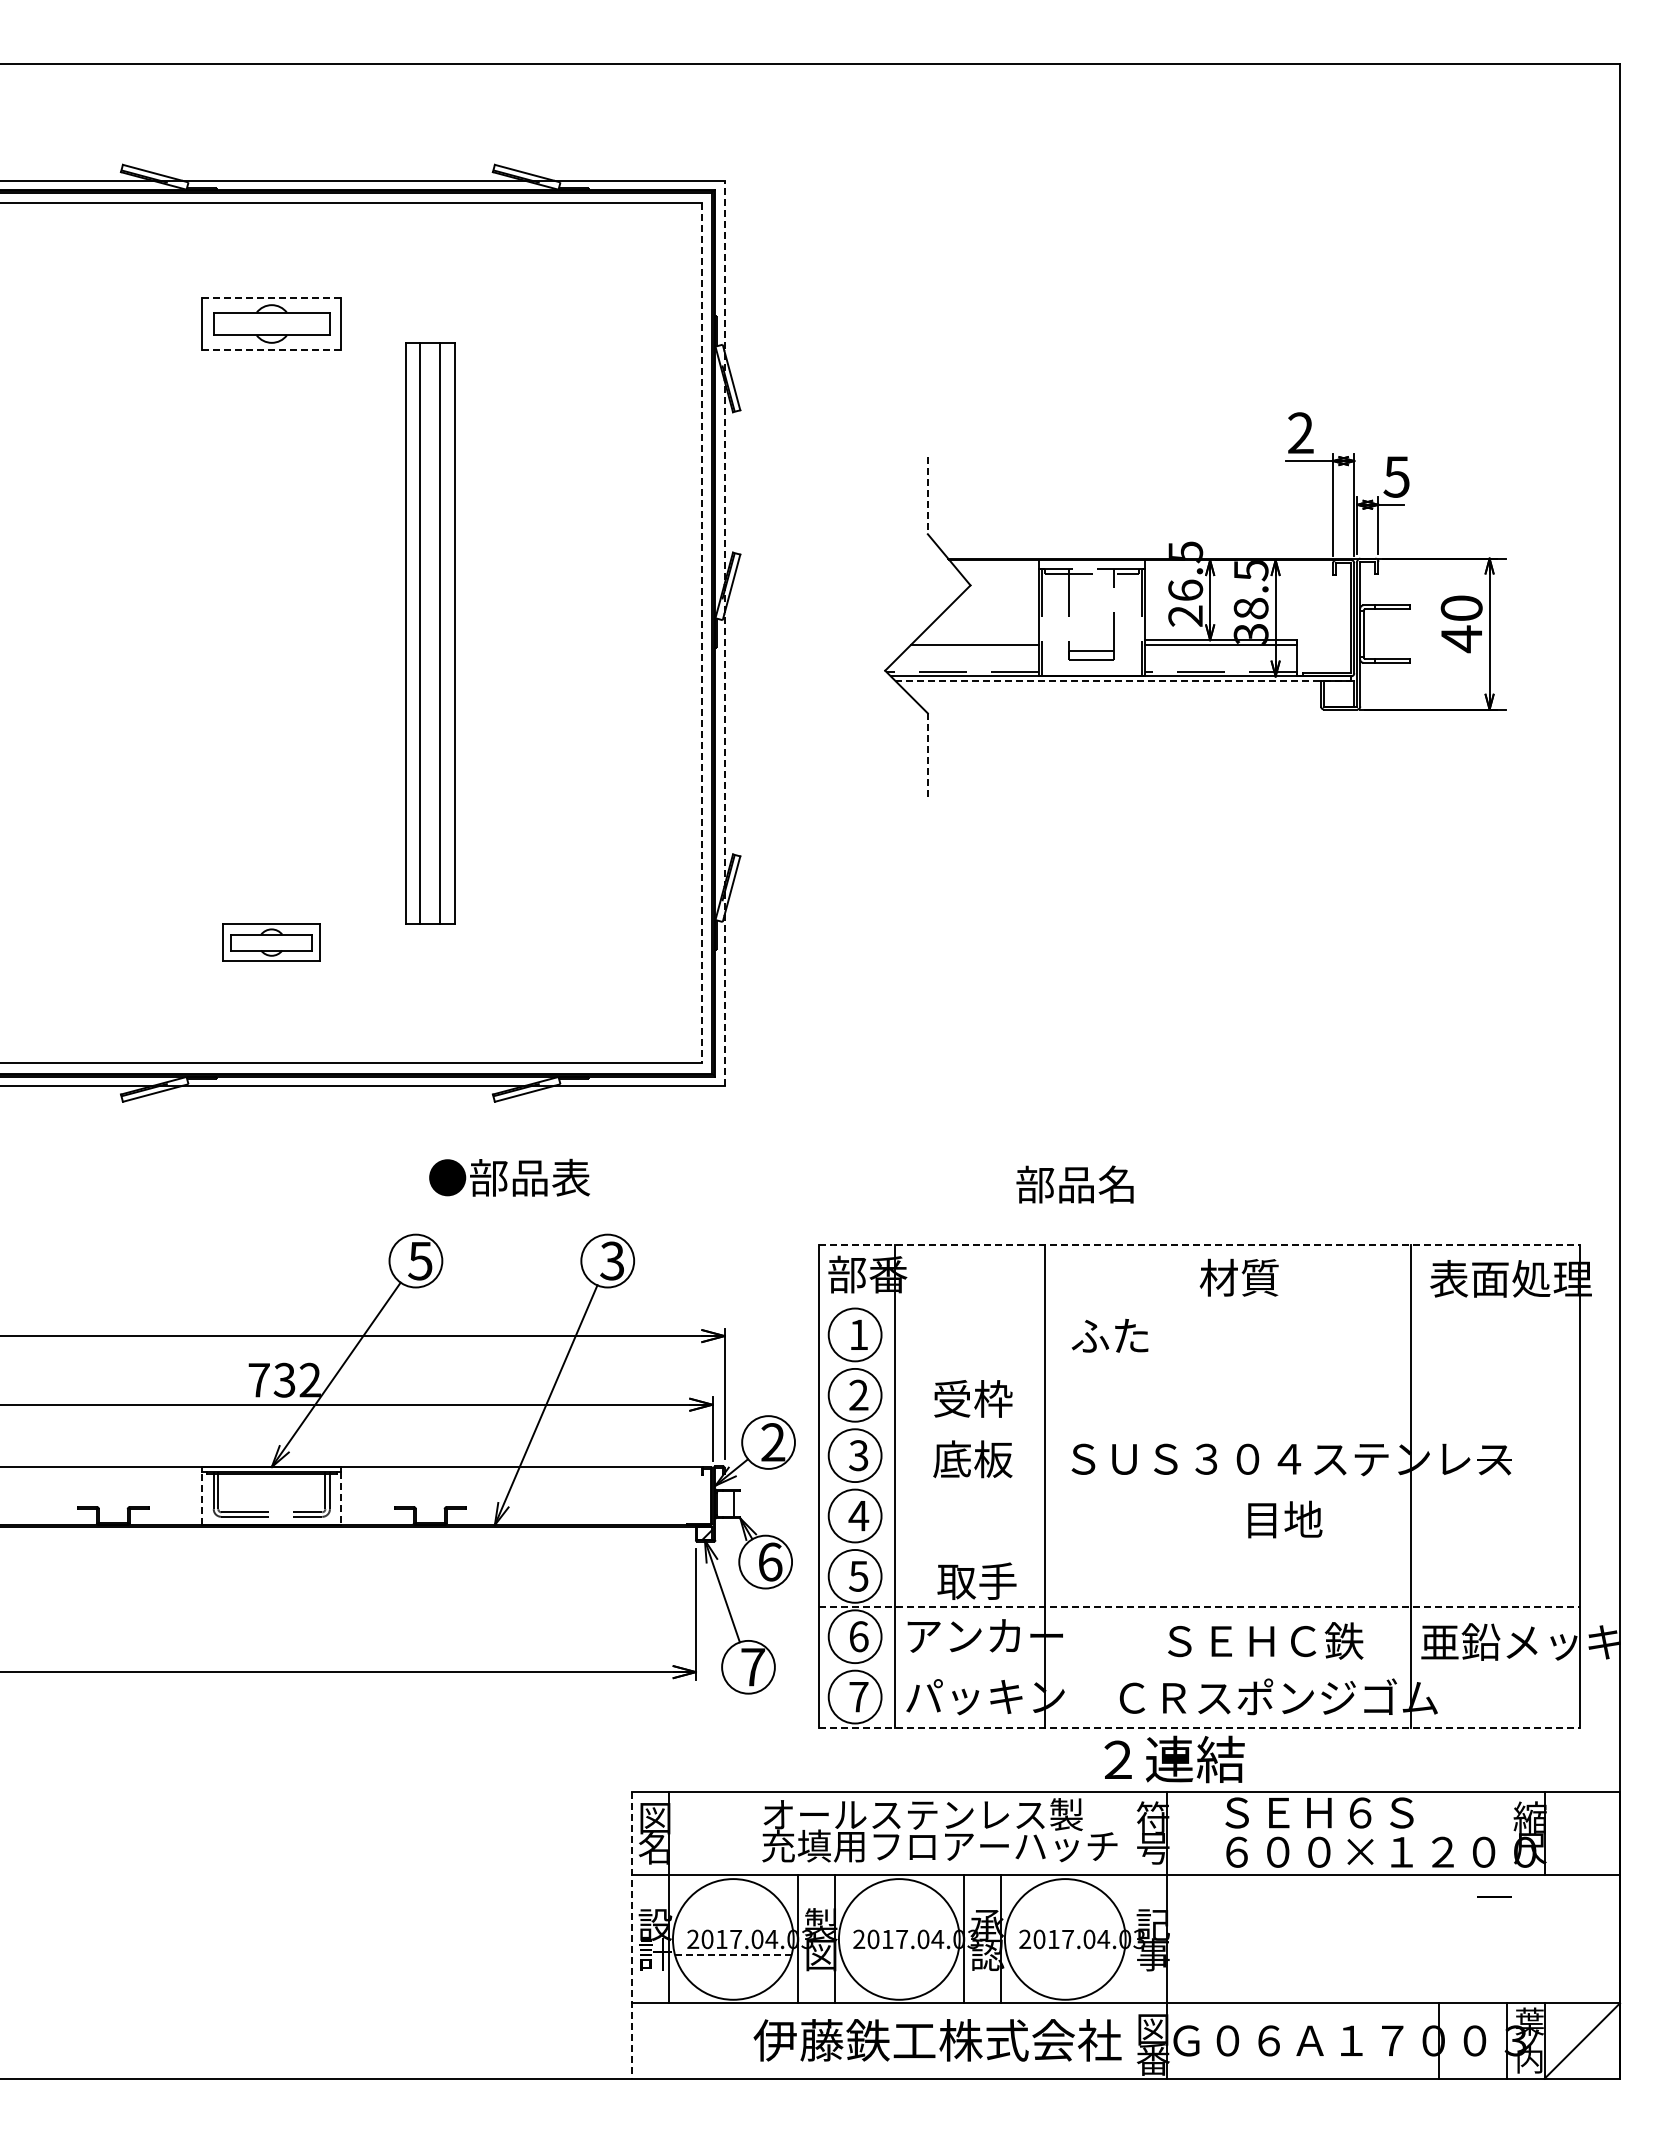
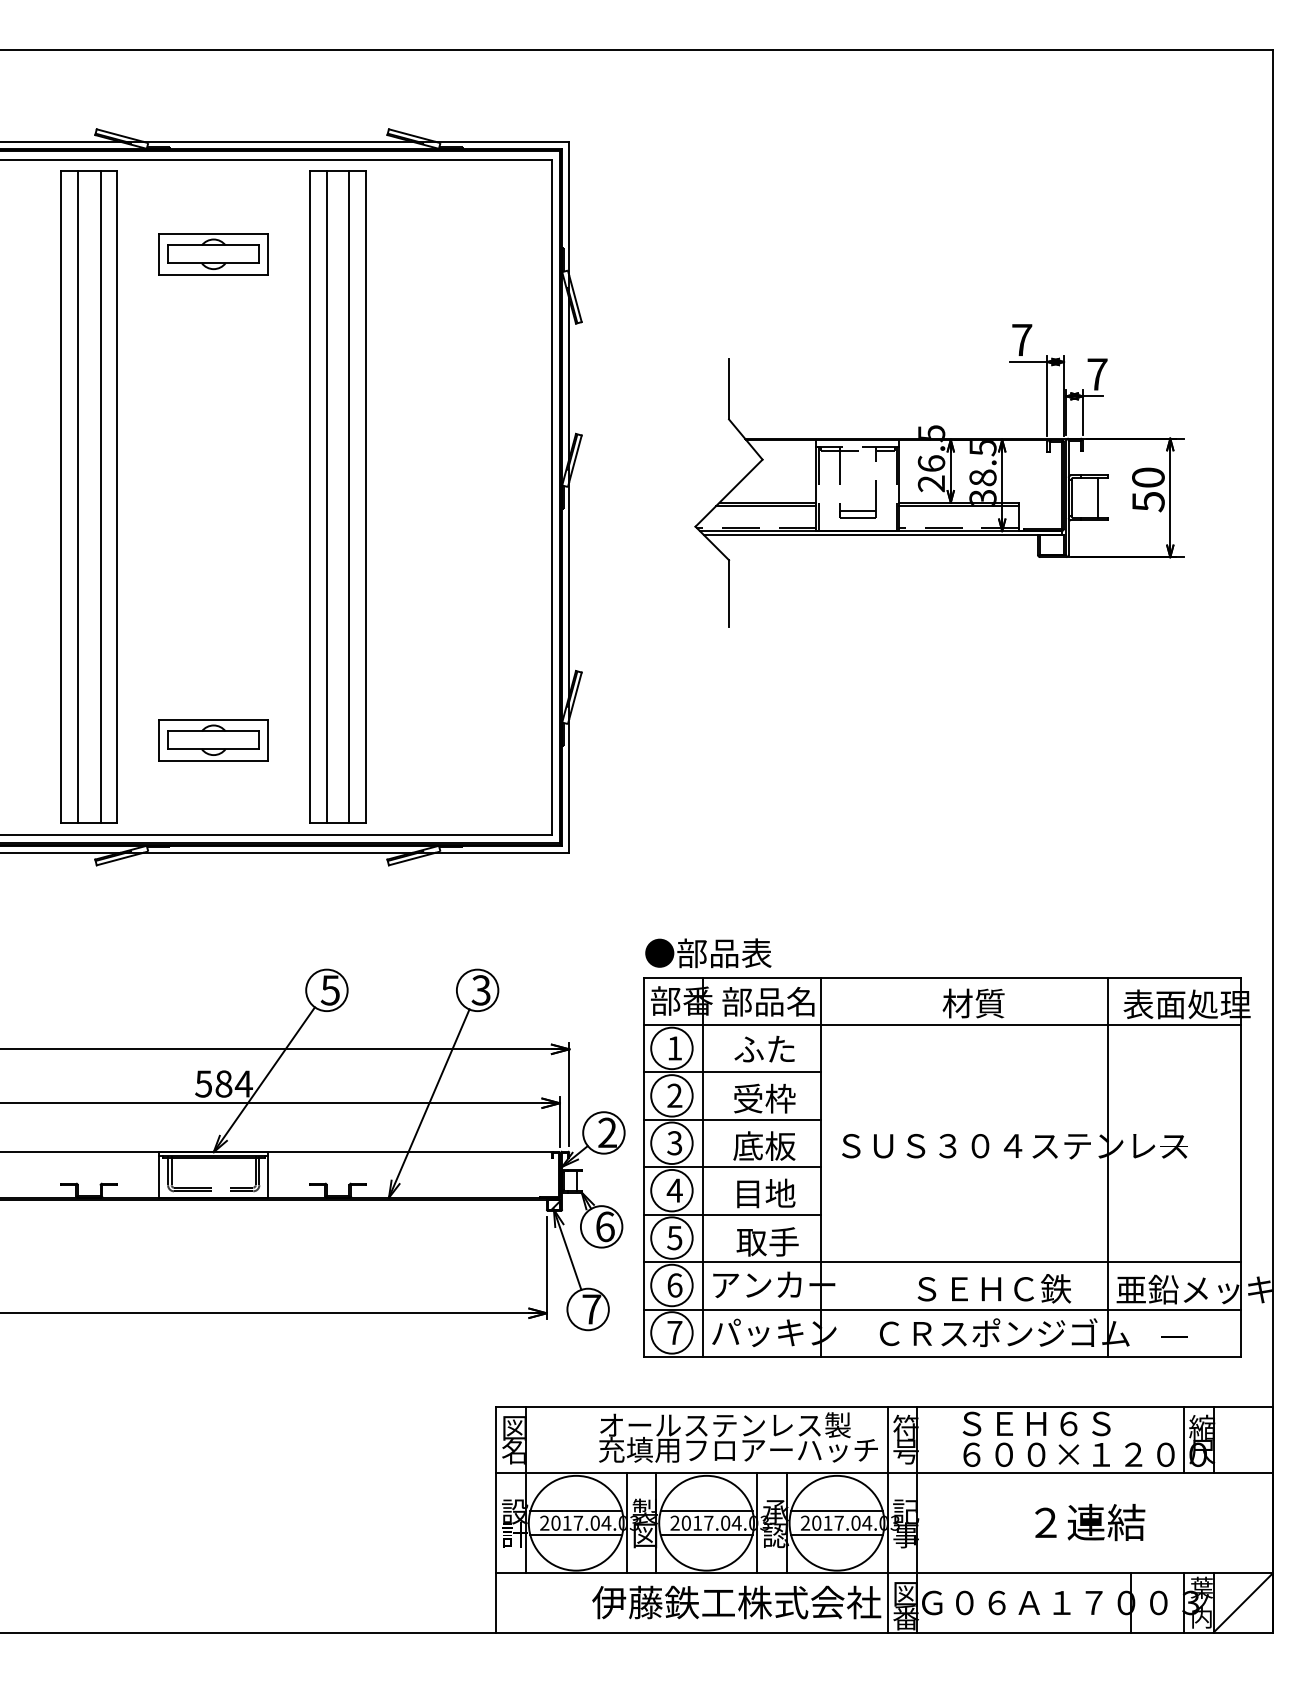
line: (272, 297) -> (214, 233), dashed -> solid
line: (271, 350) -> (213, 275), dashed -> solid
text: (1300, 432) -> (1021, 339), 2 -> 7
text: (1396, 476) -> (1097, 374), 5 -> 7
line: (927, 496) -> (728, 389), dashed -> solid
part: (113, 632) -> (89, 496), added
part: (430, 632) -> (338, 496), size x1.43
line: (701, 633) -> (551, 497), dashed -> solid
line: (724, 633) -> (569, 497), dashed -> solid
line: (1397, 634) -> (1097, 498), added
text: (1461, 639) -> (1148, 502), 40 -> 50
line: (976, 640) -> (767, 502), added
line: (1123, 680) -> (882, 534), dashed -> solid
line: (927, 756) -> (728, 594), dashed -> solid
part: (271, 942) -> (213, 740), size x1.43
text: (509, 1177) -> (708, 953), moved
text: (1074, 1184) -> (768, 1001), moved
line: (1199, 1244) -> (942, 977), dashed -> solid
line: (1199, 1305) -> (942, 1025), added
text: (1109, 1335) -> (764, 1048), moved
line: (932, 1365) -> (732, 1072), added
text: (284, 1379) -> (223, 1083), 732 -> 584
line: (932, 1425) -> (732, 1119), added
line: (932, 1486) -> (732, 1167), added
line: (202, 1498) -> (159, 1176), dashed -> solid
line: (341, 1498) -> (268, 1176), dashed -> solid
text: (1285, 1519) -> (766, 1193), moved
line: (932, 1546) -> (732, 1214), added
line: (1199, 1607) -> (942, 1262), dashed -> solid
line: (1199, 1667) -> (942, 1309), added
line: (1199, 1727) -> (942, 1356), dashed -> solid
text: (1174, 1759) -> (1090, 1522), moved
line: (1506, 1833) -> (1183, 1440), added
text: (1494, 1896) -> (1174, 1336), moved
line: (732, 1924) -> (575, 1511), added
line: (898, 1924) -> (705, 1511), added
line: (1064, 1924) -> (836, 1511), added
line: (631, 1935) -> (496, 1520), dashed -> solid
line: (1129, 1935) -> (887, 1520), added
line: (733, 1954) -> (576, 1535), dashed -> solid
line: (898, 1954) -> (705, 1535), added
line: (1064, 1954) -> (836, 1535), added

